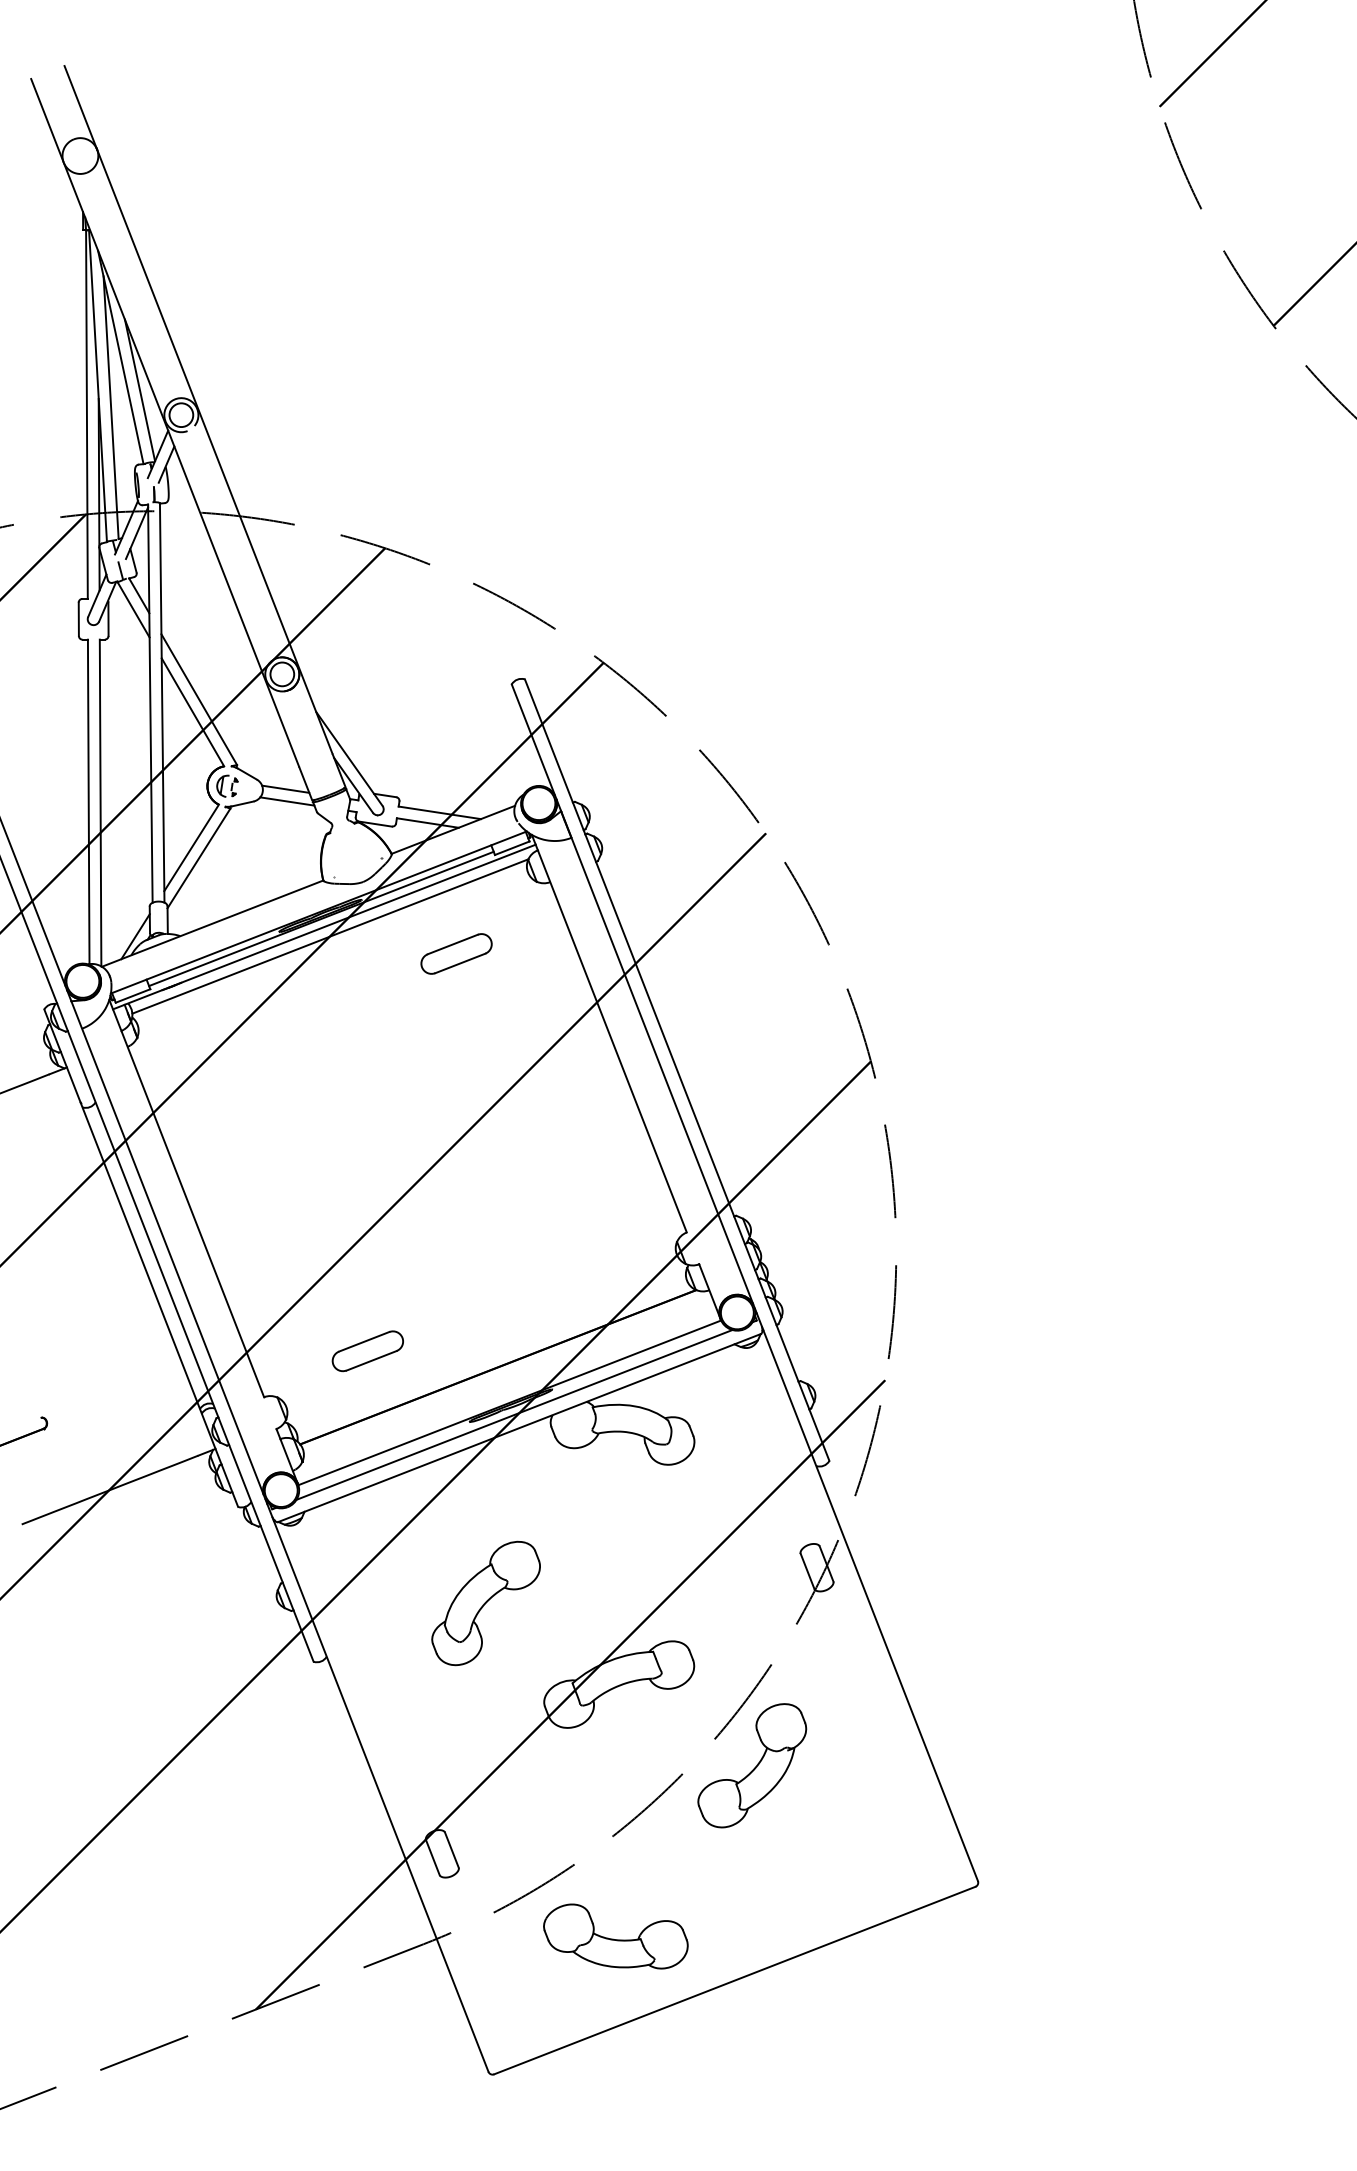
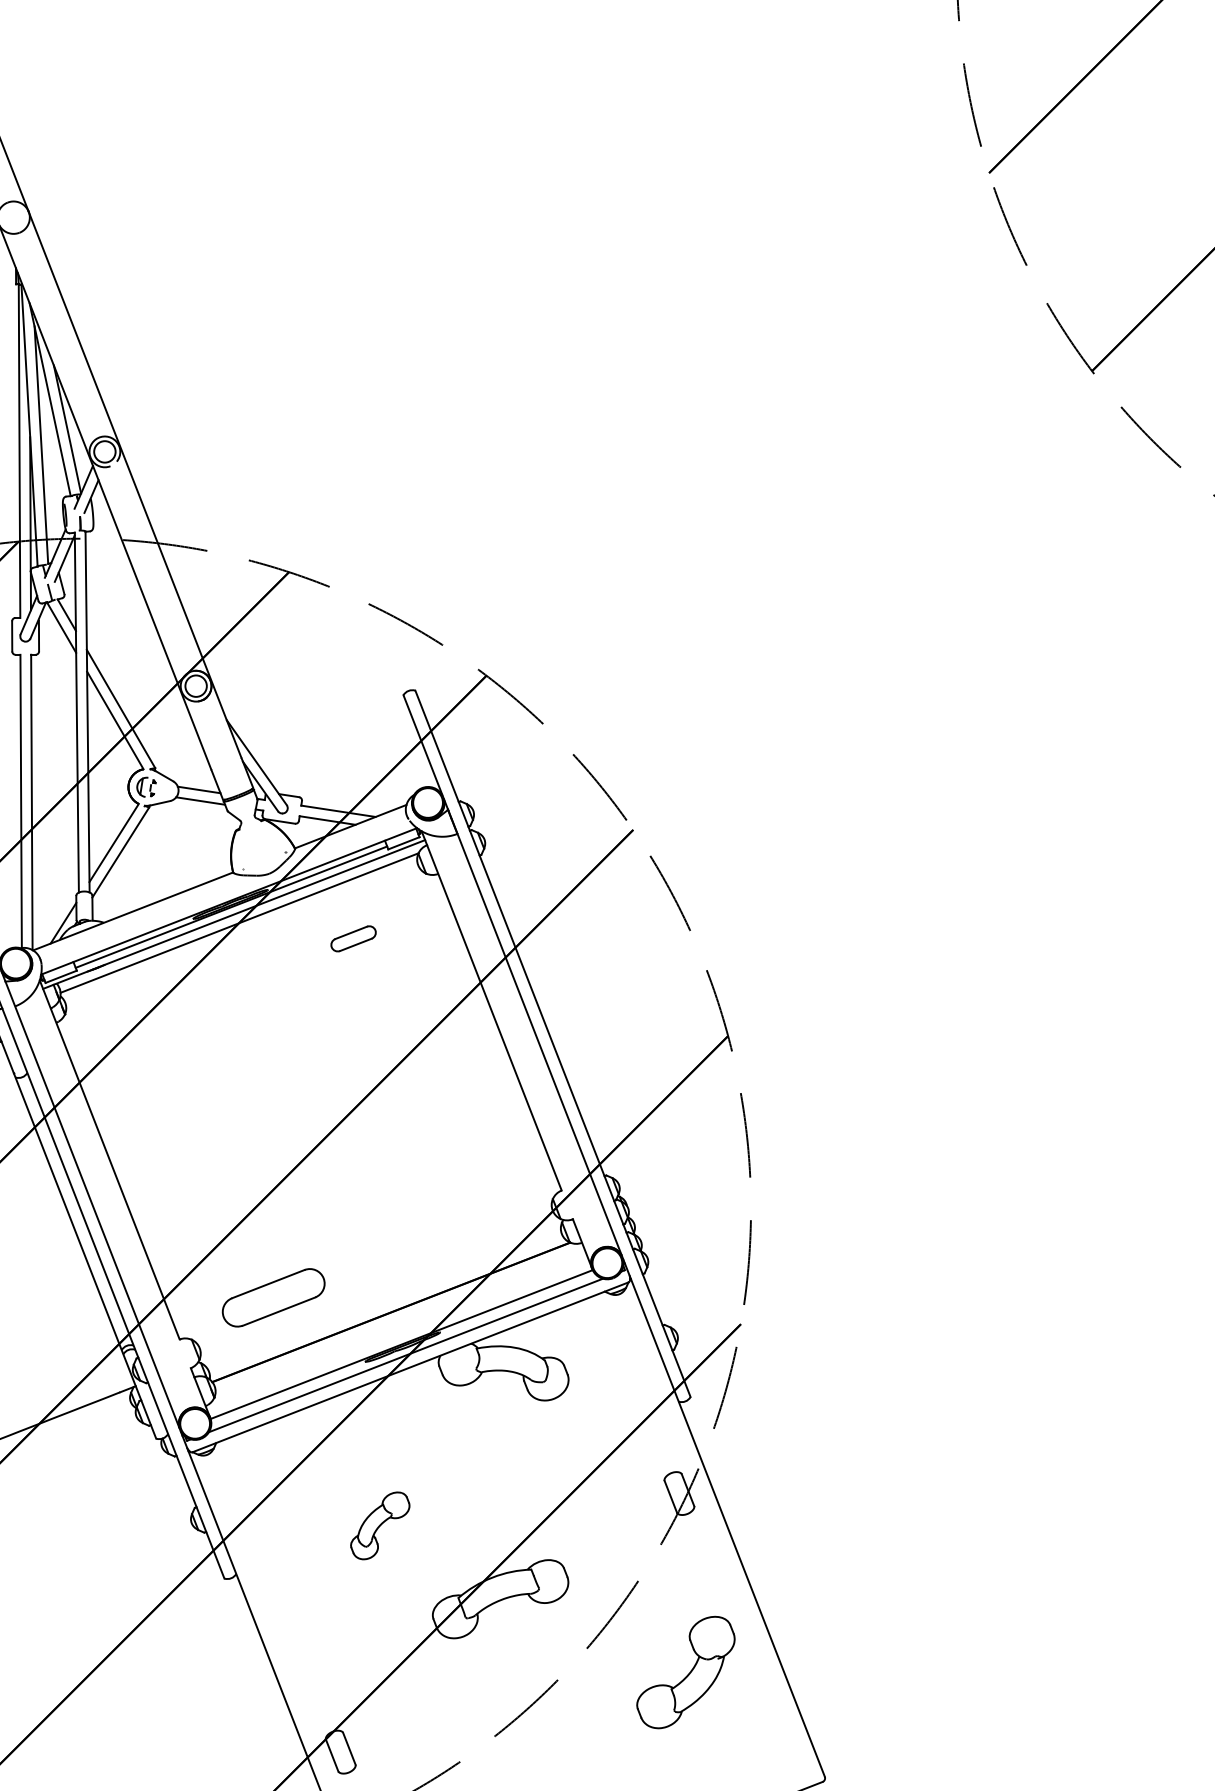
part: (456, 953) -> (353, 938), size x0.7
part: (367, 1351) -> (273, 1298), size x1.6
part: (485, 1603) -> (379, 1525), size x0.6
part: (752, 1765) -> (686, 1672), moved

